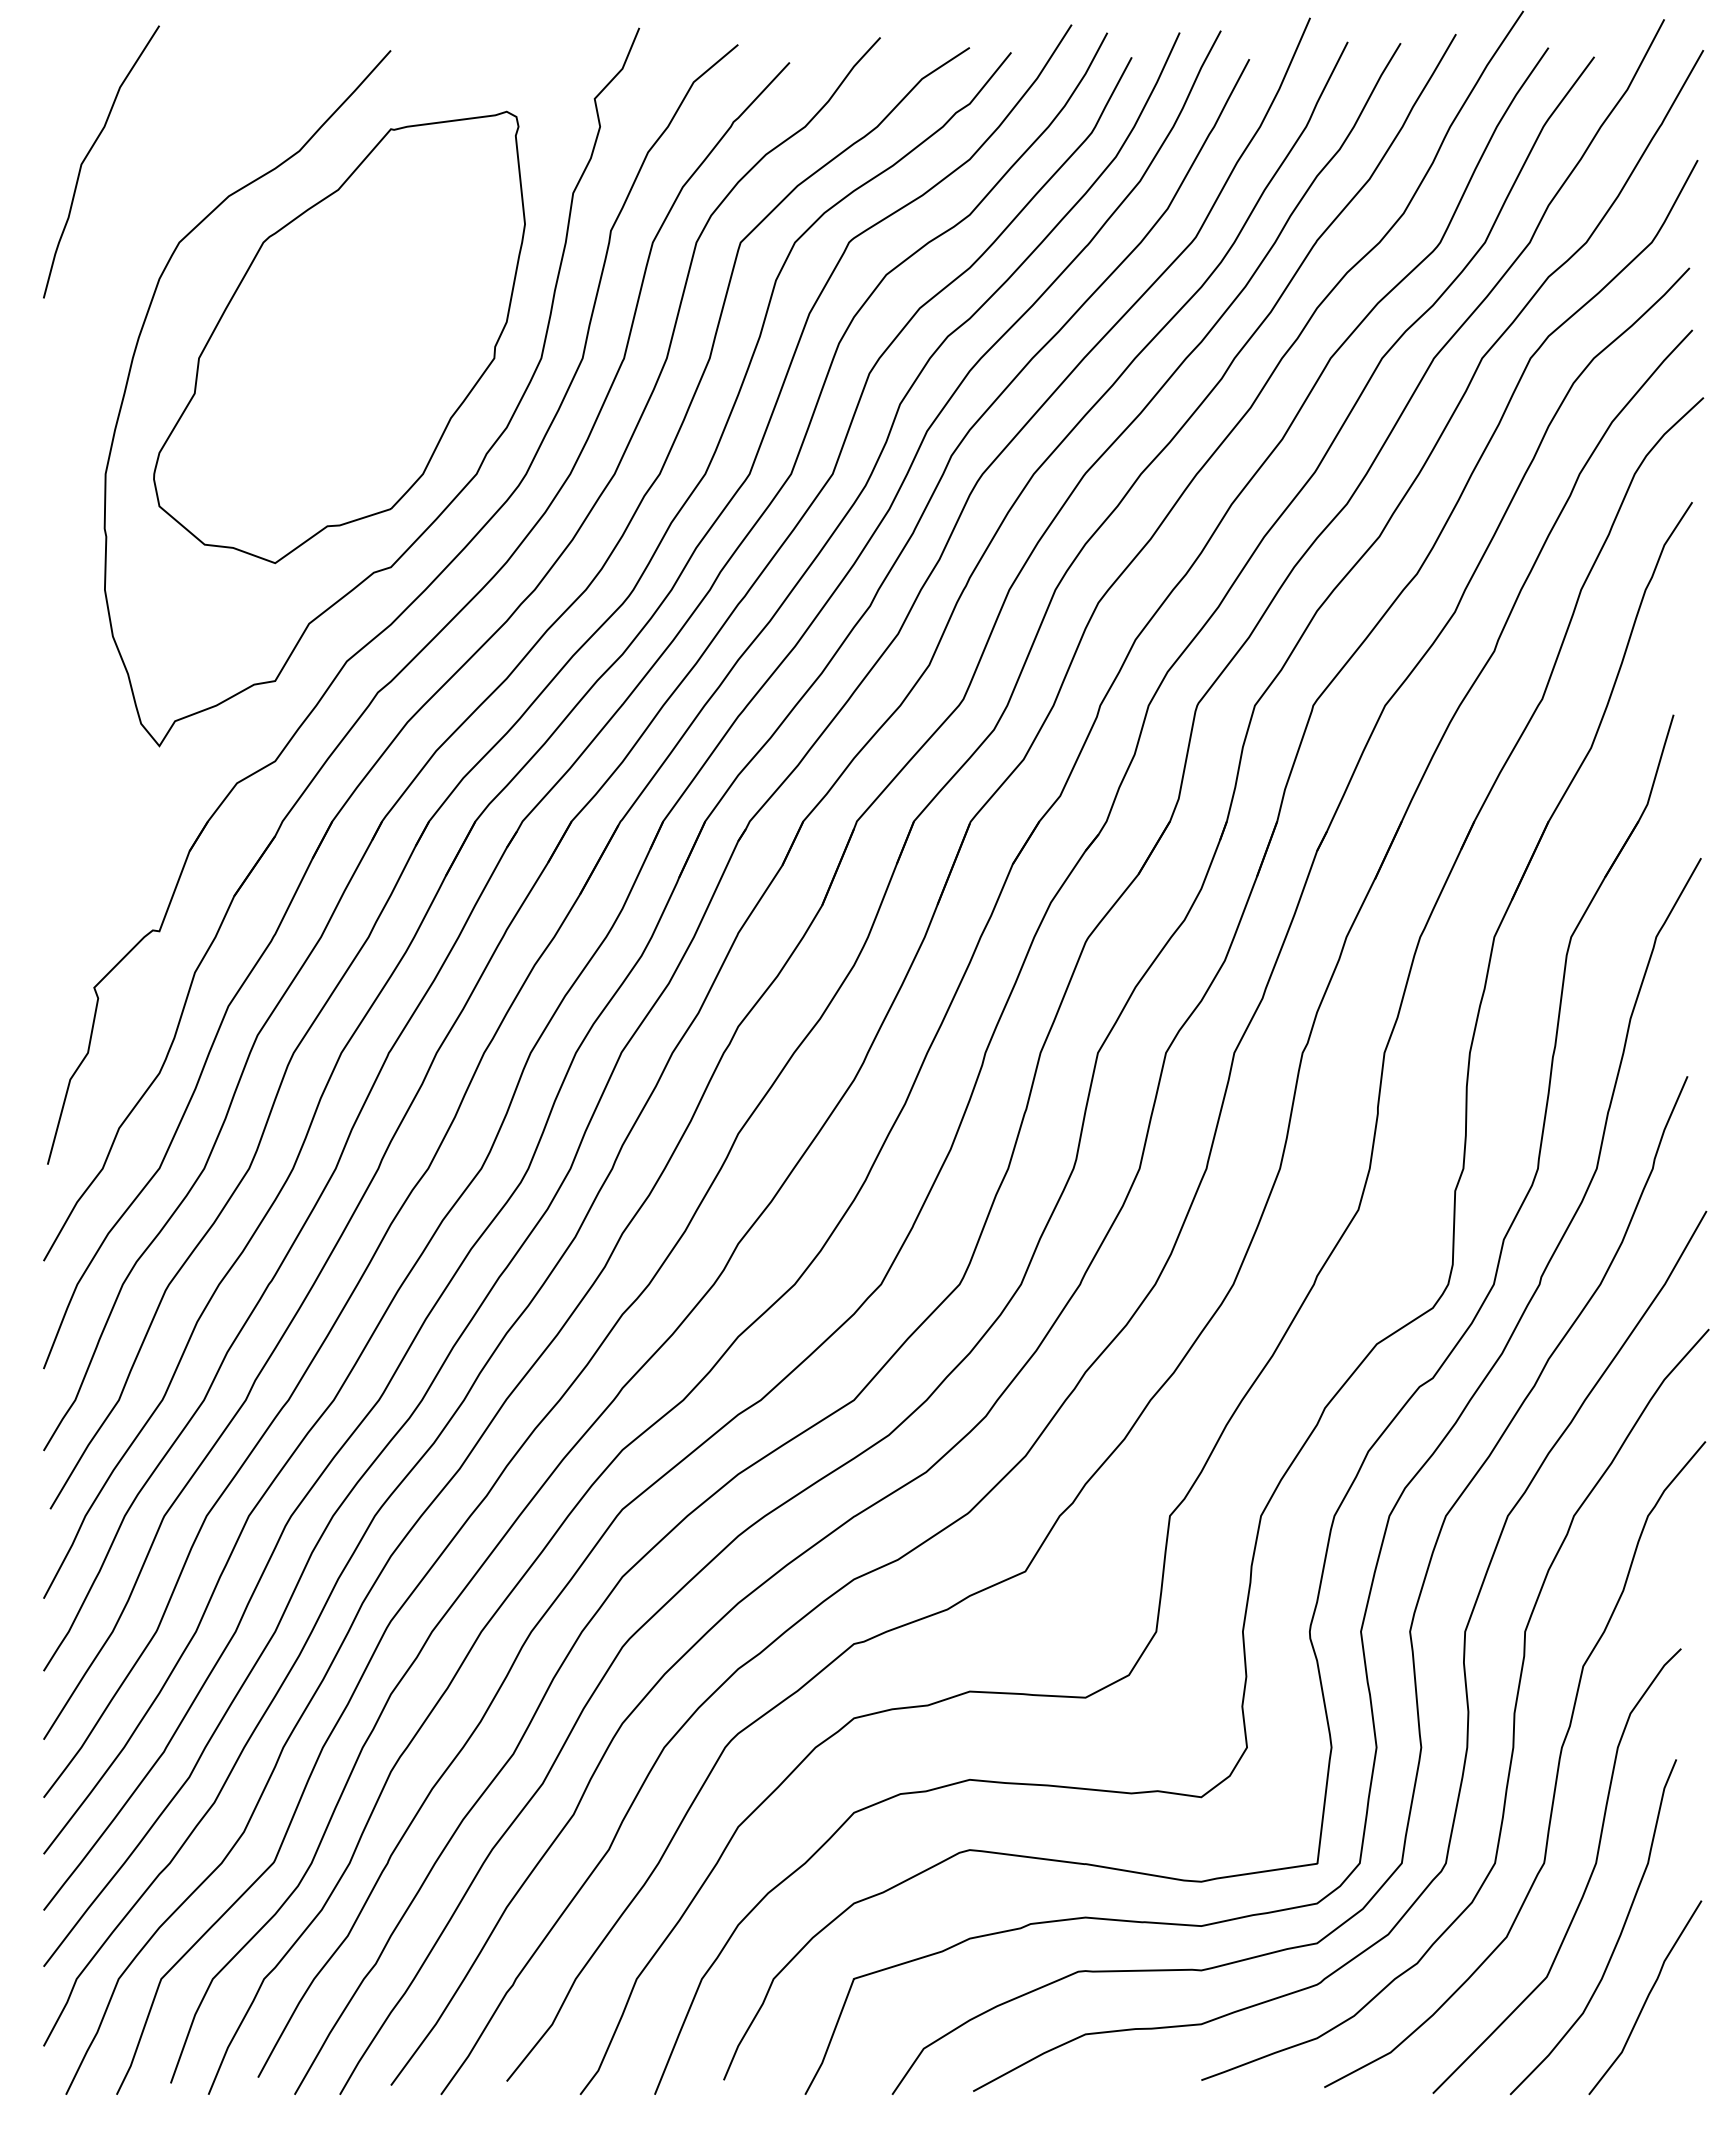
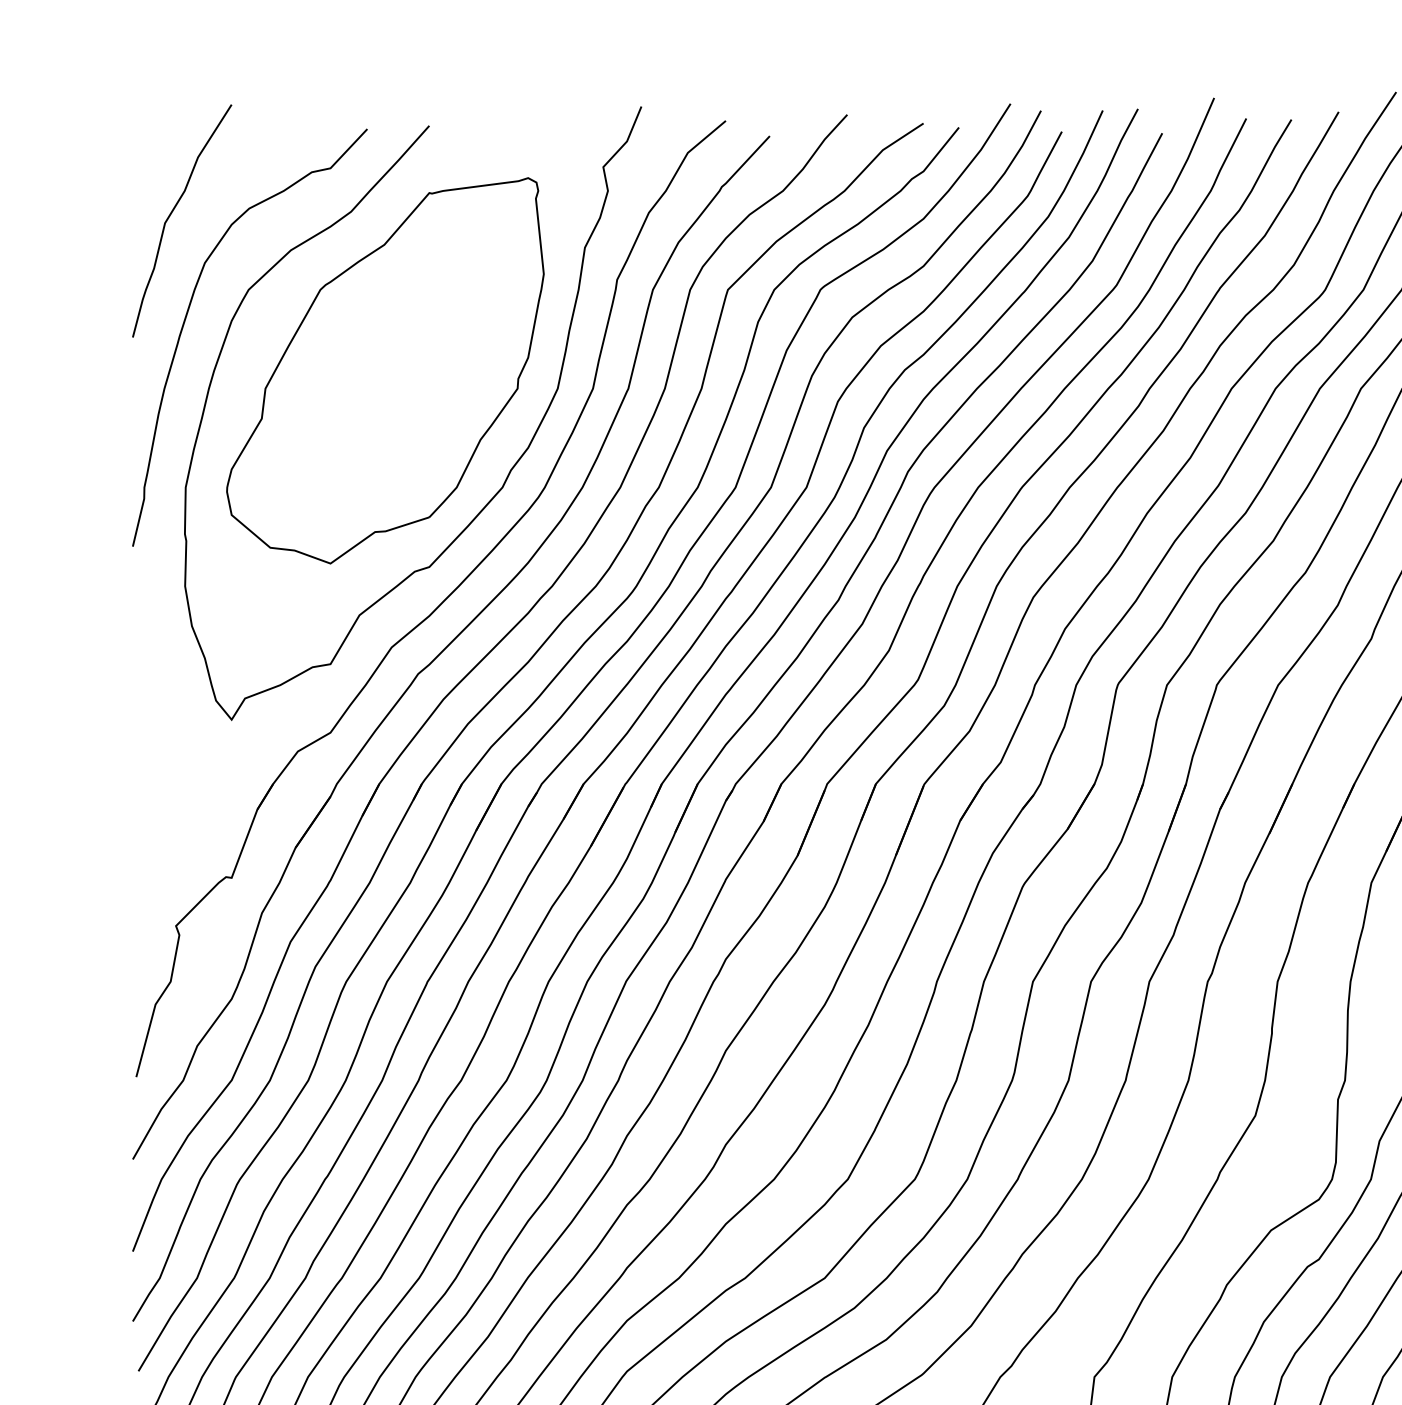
curve: (106, 276) -> (186, 318), added

